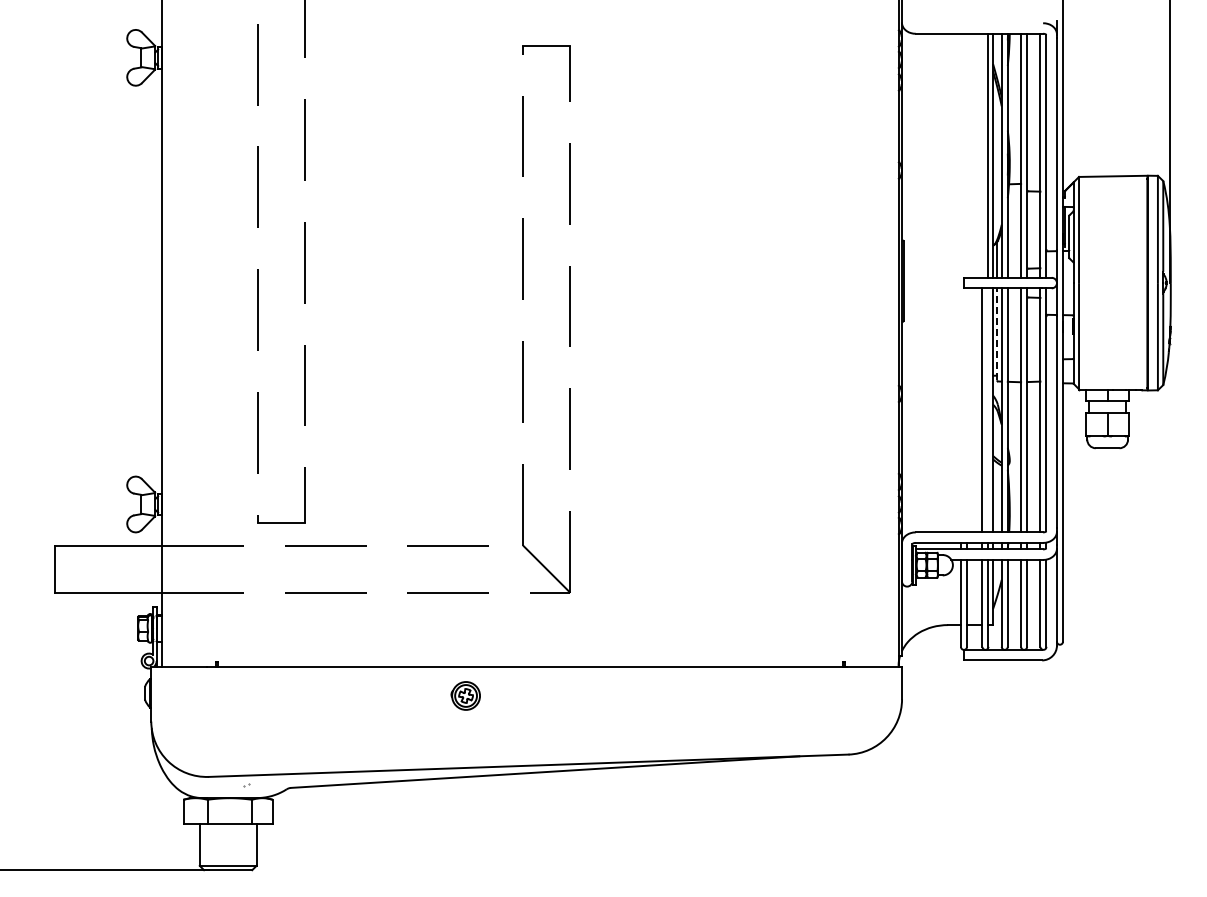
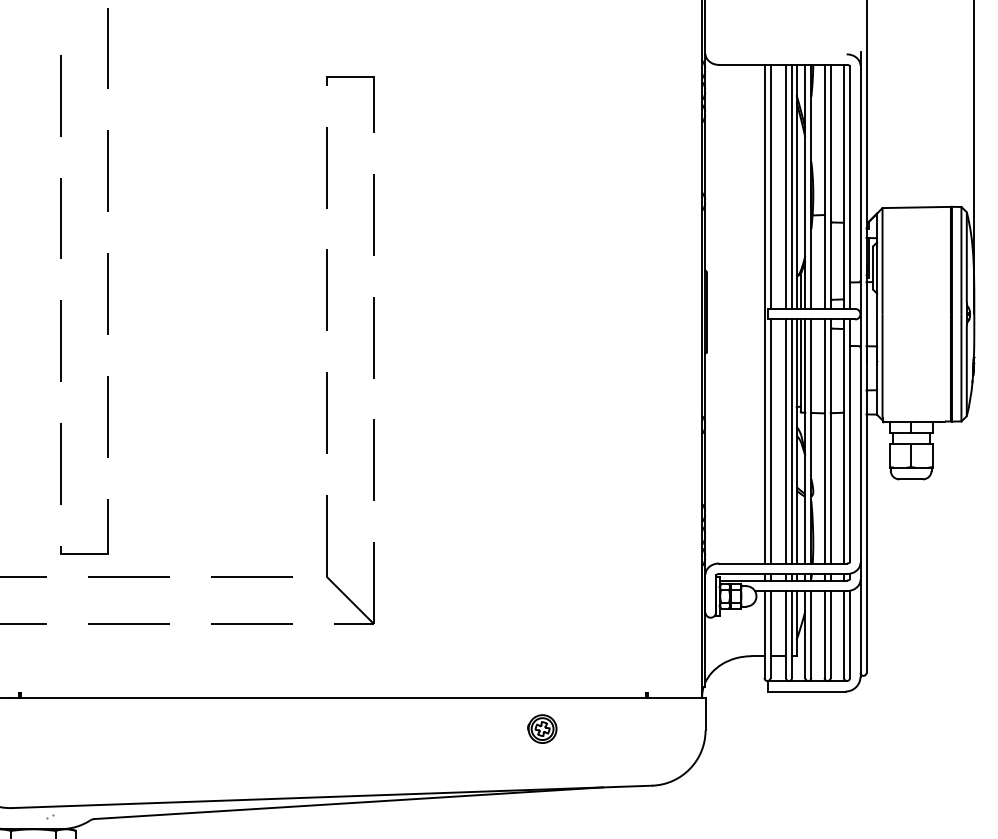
line: (966, 155) -> (770, 186), added
line: (982, 155) -> (786, 186), added
line: (960, 282) -> (764, 313), added
line: (997, 333) -> (801, 364), dashed -> solid
line: (966, 410) -> (770, 441), added
line: (988, 410) -> (792, 441), added
part: (465, 695) -> (542, 728), moved

